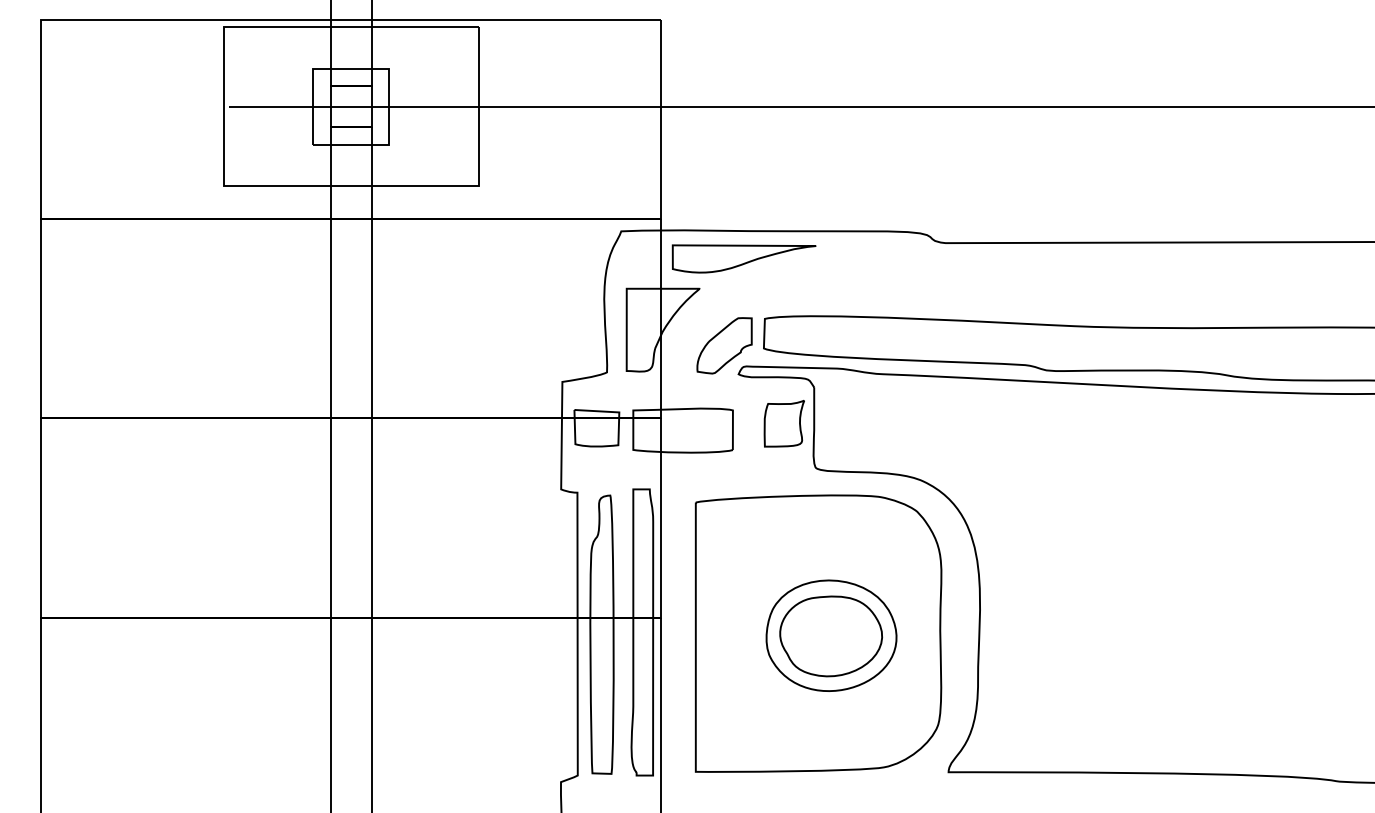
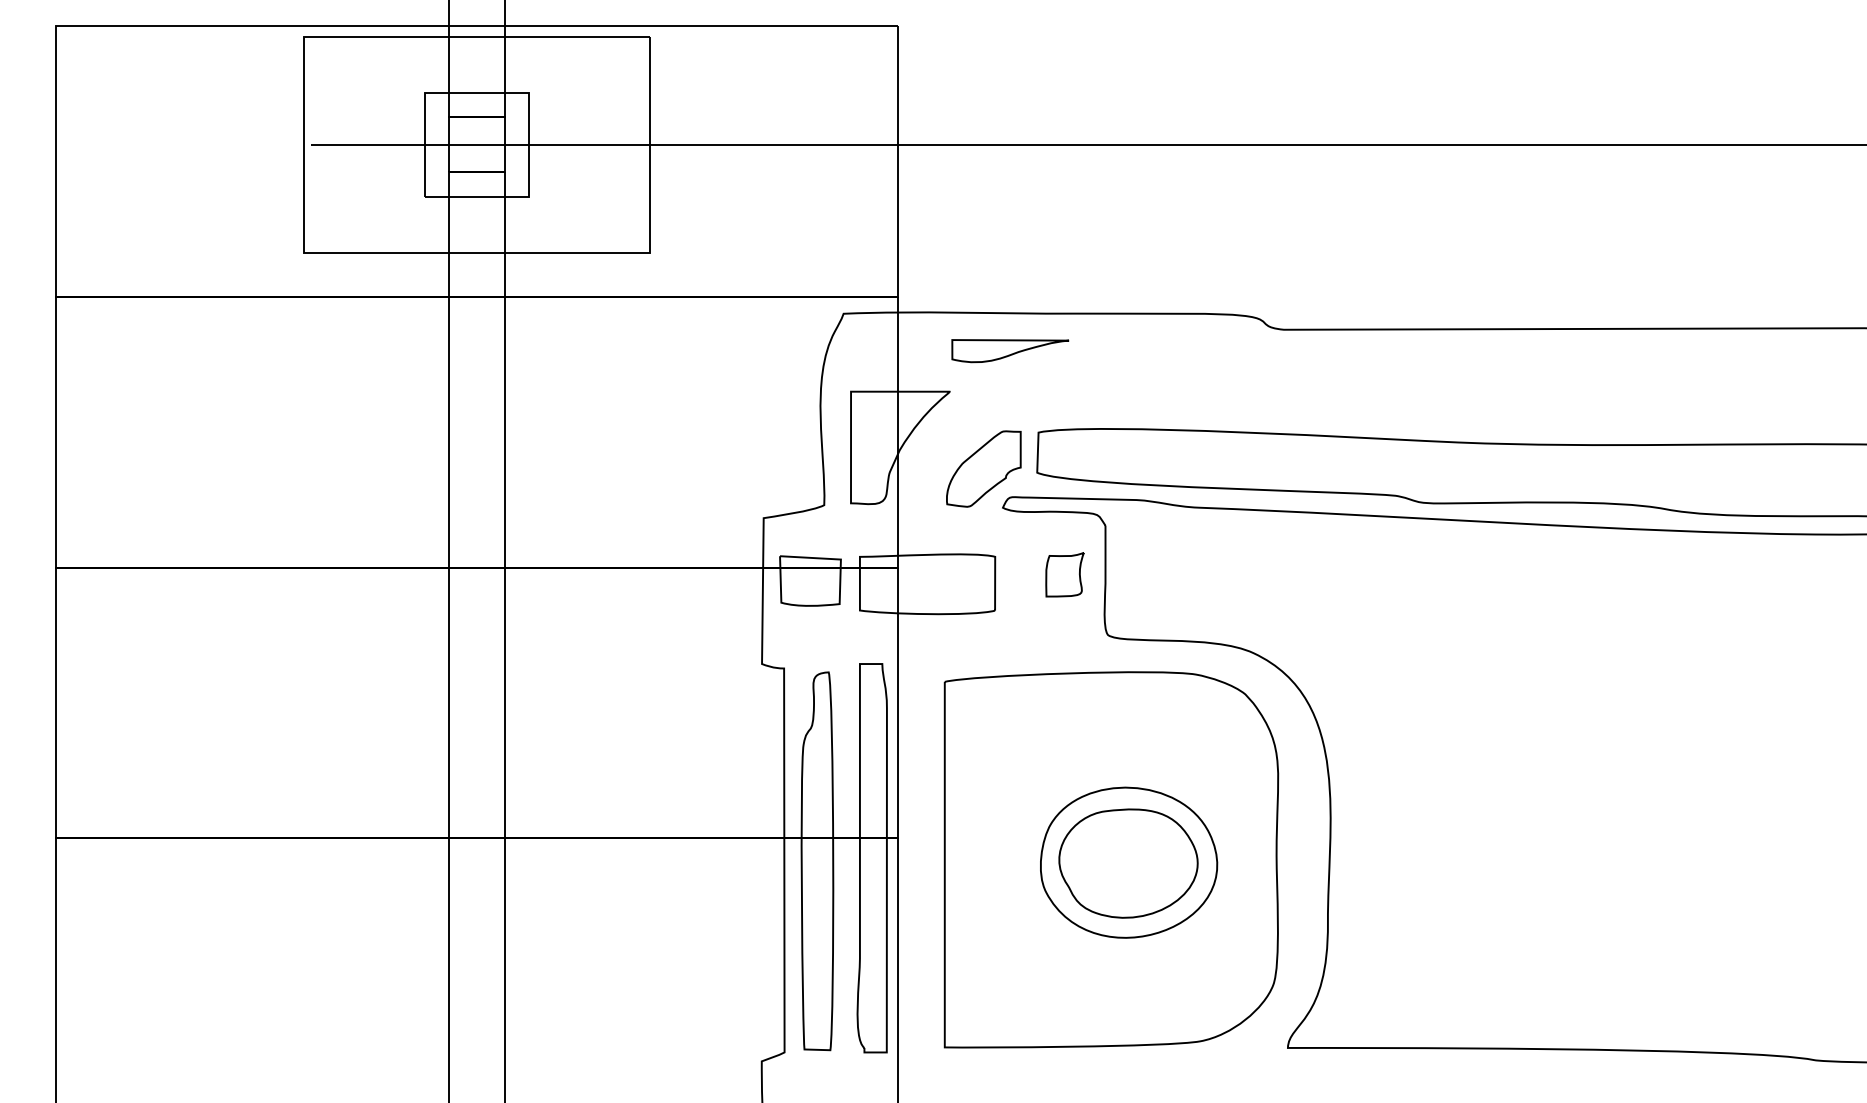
part: (744, 258) -> (1010, 350), size x0.6
part: (784, 423) -> (1064, 574), size x0.7

